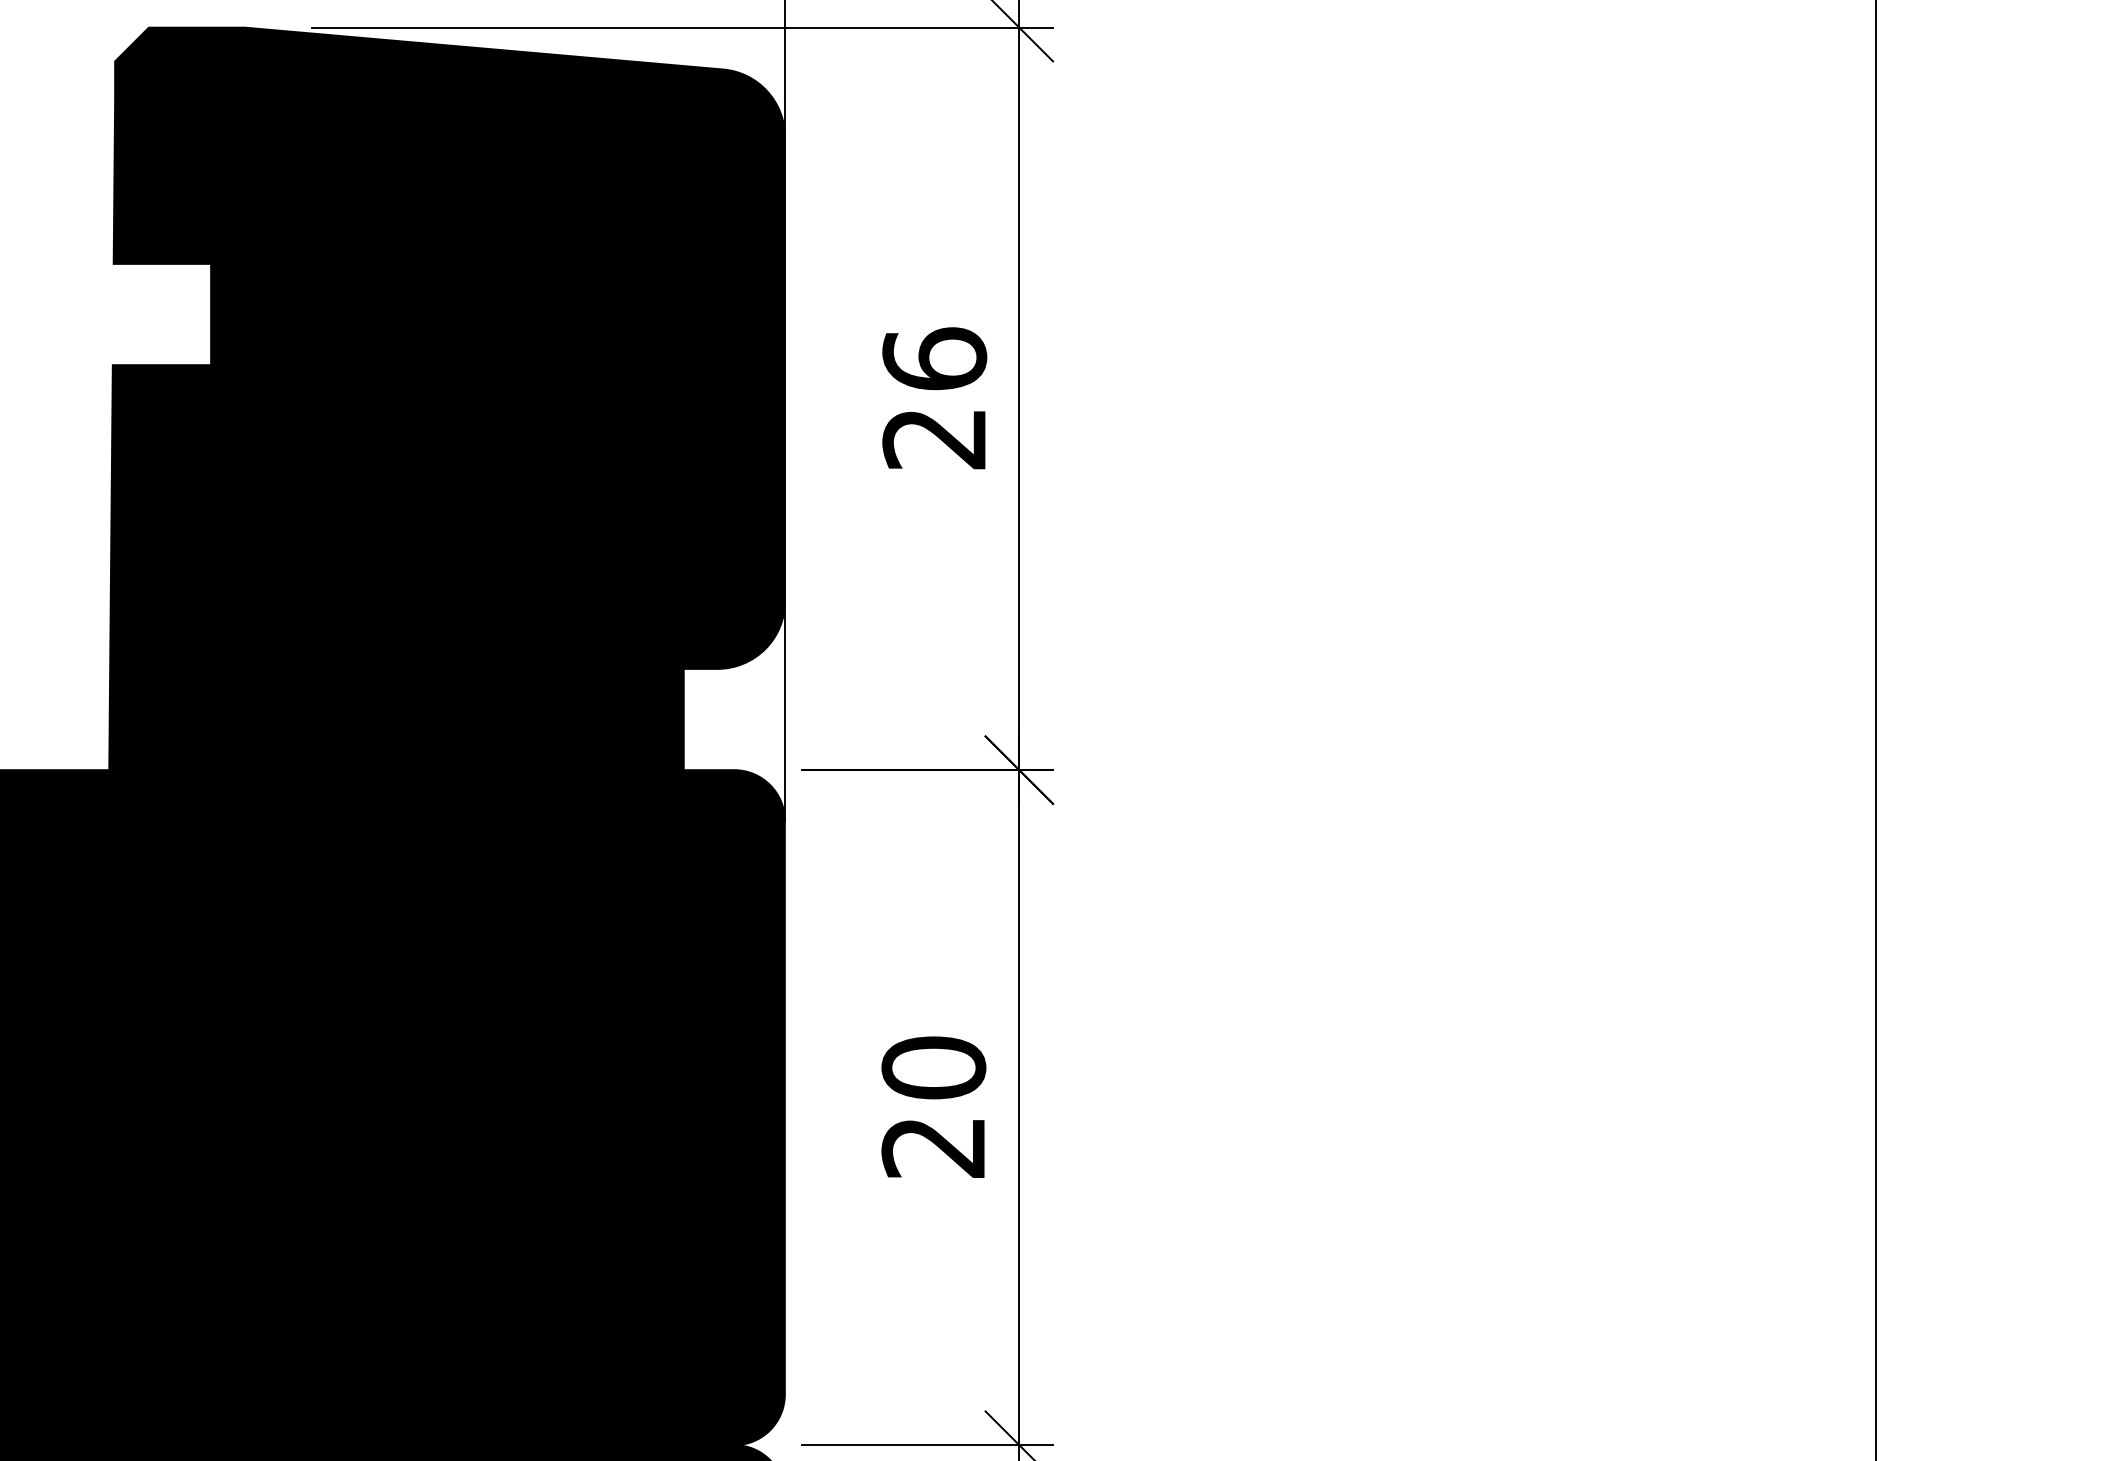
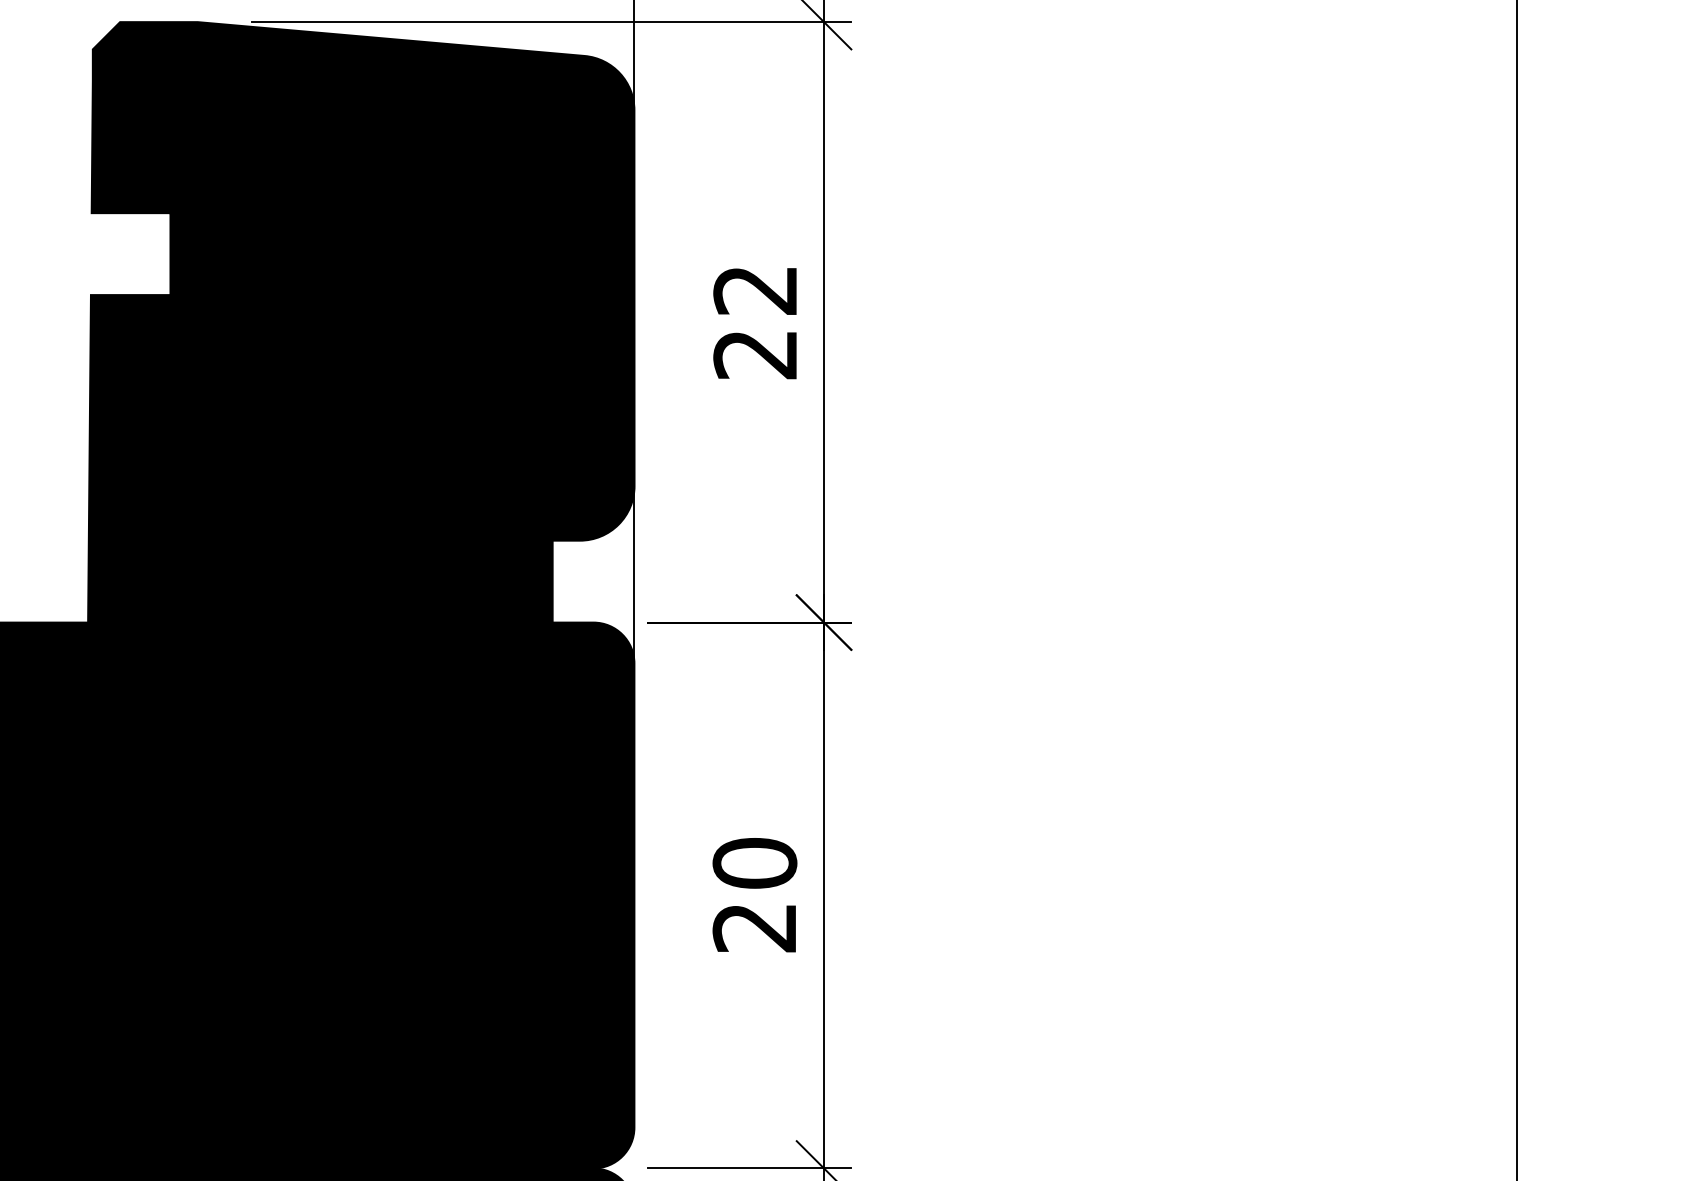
text: (934, 358) -> (755, 289), 26 -> 22

